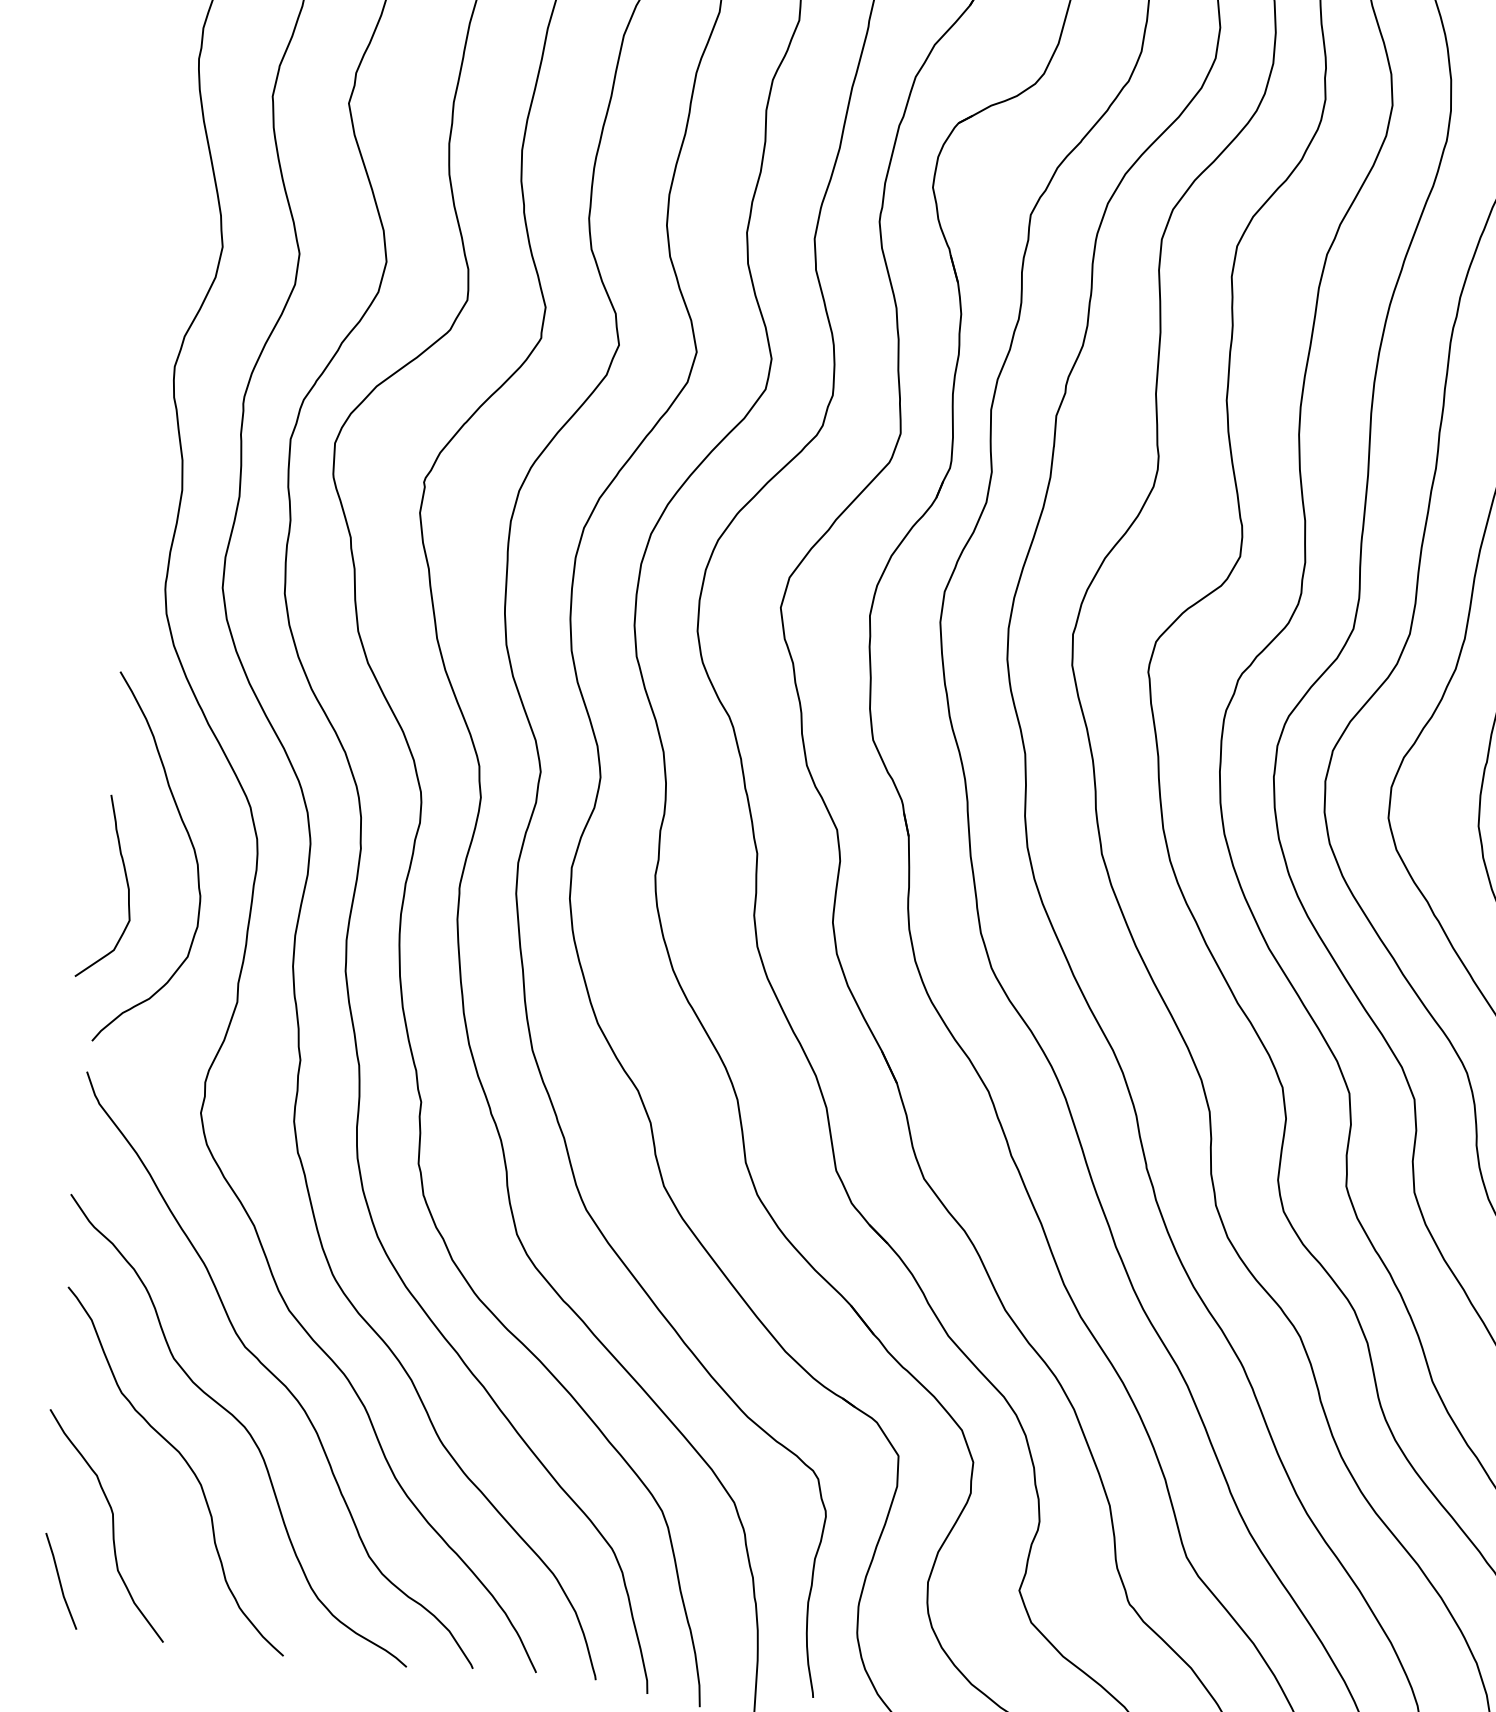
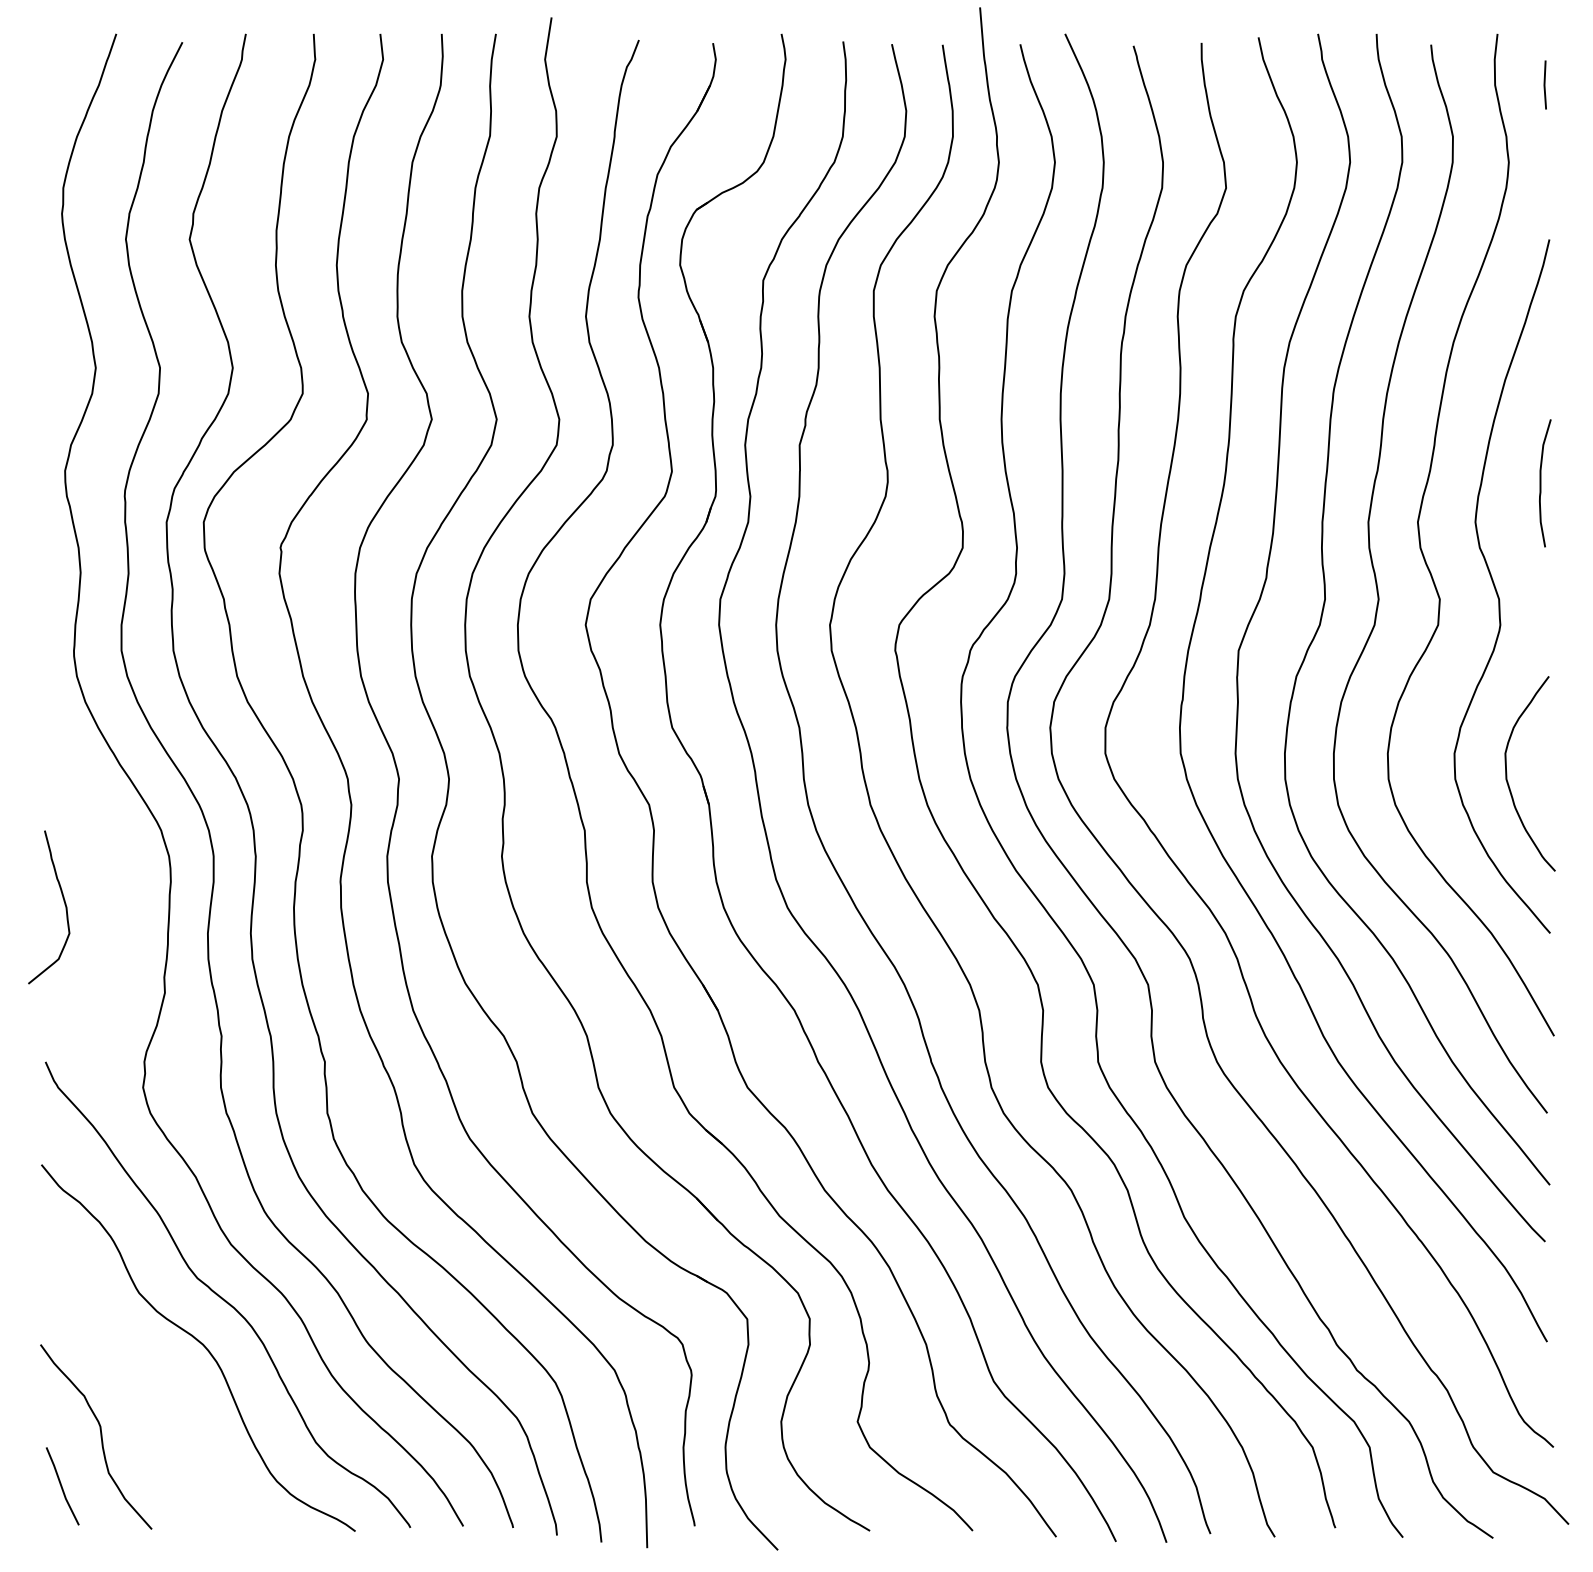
curve: (190, 844) -> (114, 865), removed
curve: (185, 1462) -> (156, 1378), removed

